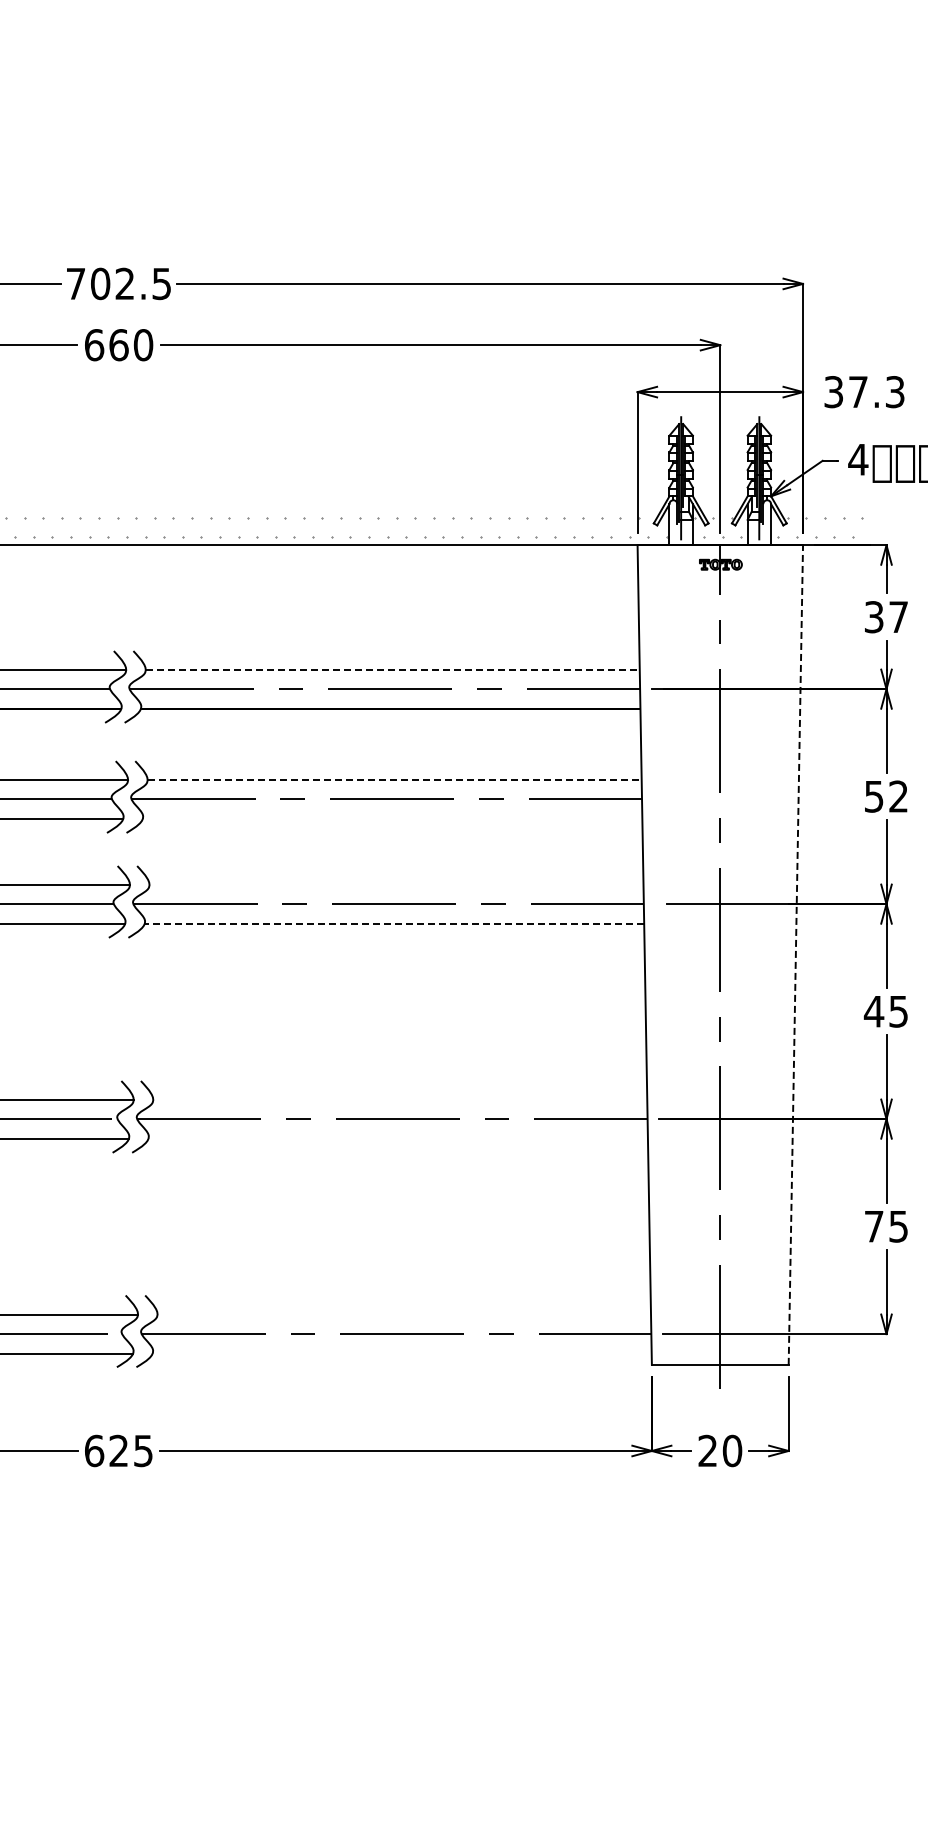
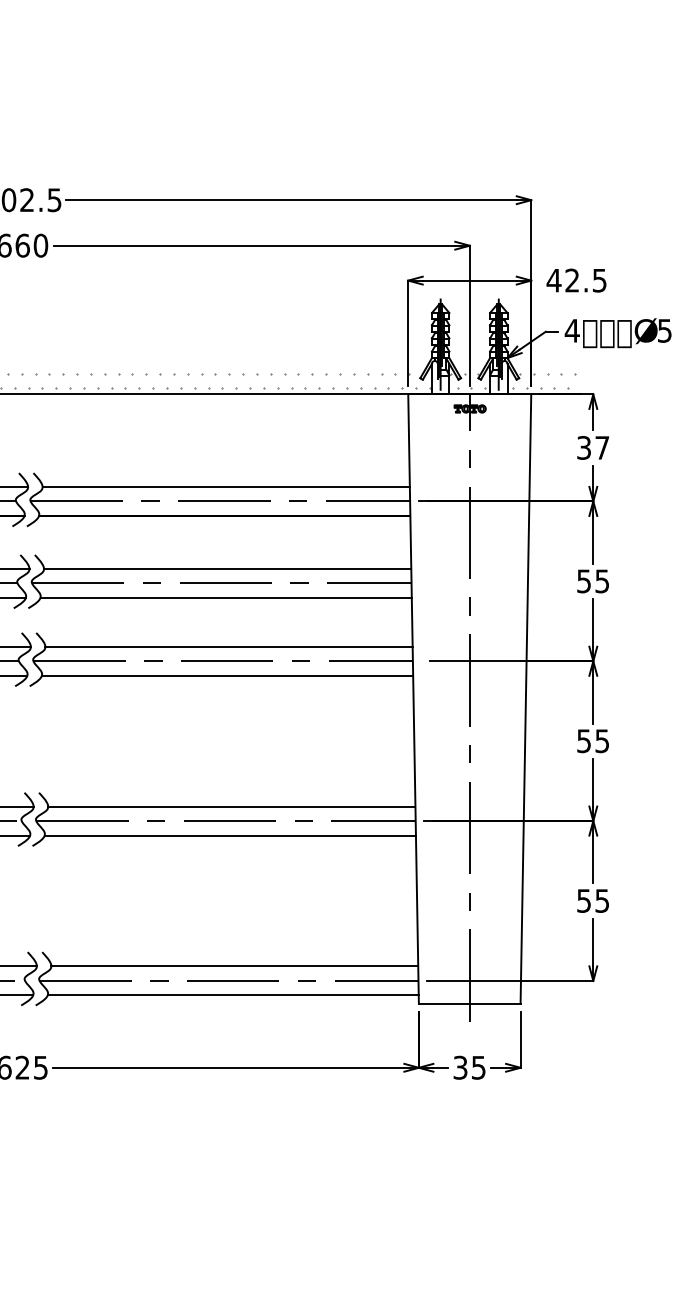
text: (863, 392) -> (576, 280), 37.3 -> 42.5
line: (392, 669) -> (226, 486), dashed -> solid
line: (395, 779) -> (228, 568), dashed -> solid
text: (898, 796) -> (602, 581), 52 -> 55
line: (392, 818) -> (226, 597), added
line: (396, 884) -> (229, 646), added
line: (394, 923) -> (227, 675), dashed -> solid
line: (795, 955) -> (525, 699), dashed -> solid
text: (873, 1011) -> (583, 741), 45 -> 55
line: (400, 1099) -> (232, 806), added
line: (397, 1138) -> (229, 835), added
text: (874, 1226) -> (584, 900), 75 -> 55
line: (404, 1314) -> (234, 966), added
line: (401, 1353) -> (232, 995), added
text: (720, 1450) -> (469, 1067), 20 -> 35

